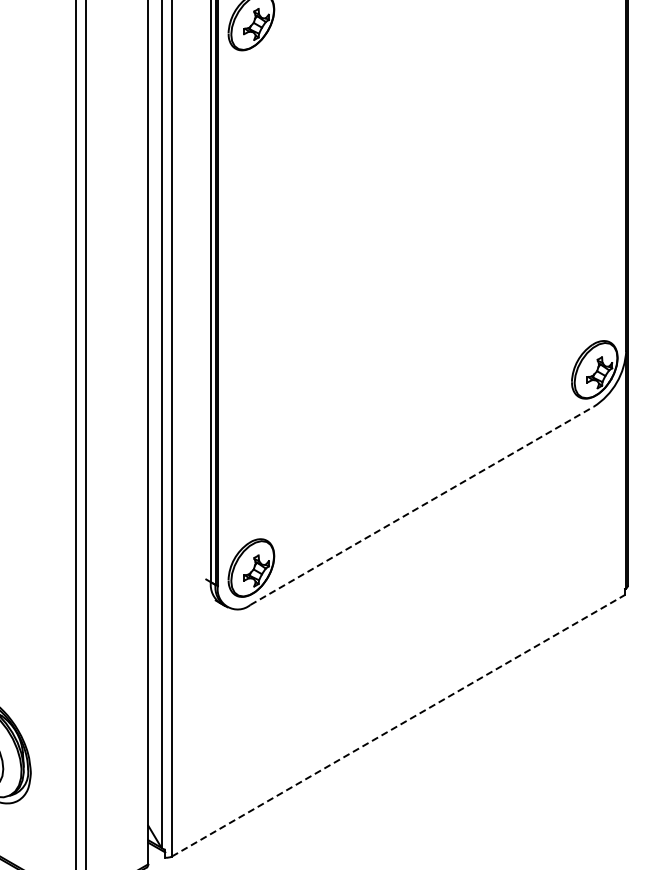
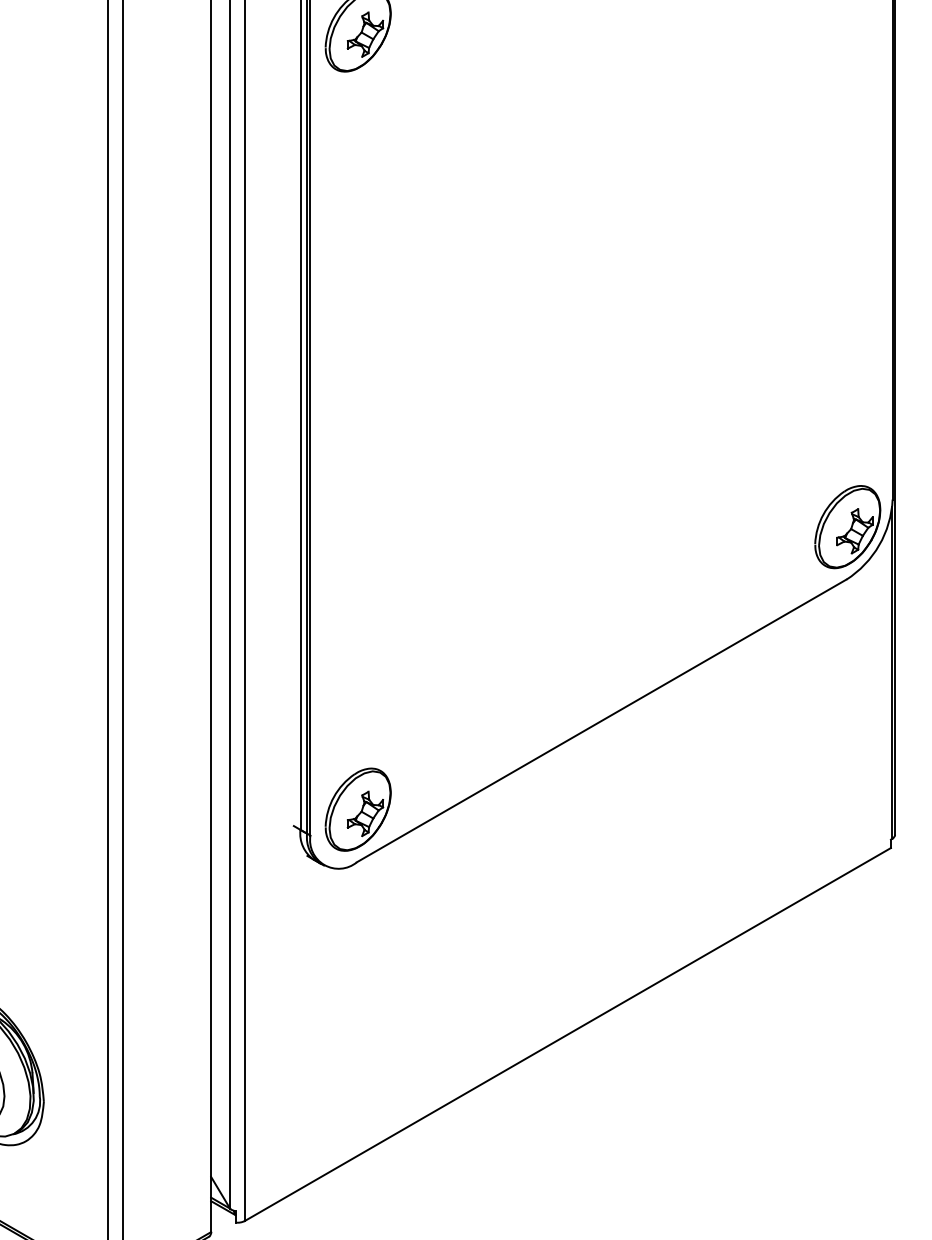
line: (422, 505) -> (602, 720), dashed -> solid
line: (398, 725) -> (567, 1034), dashed -> solid

